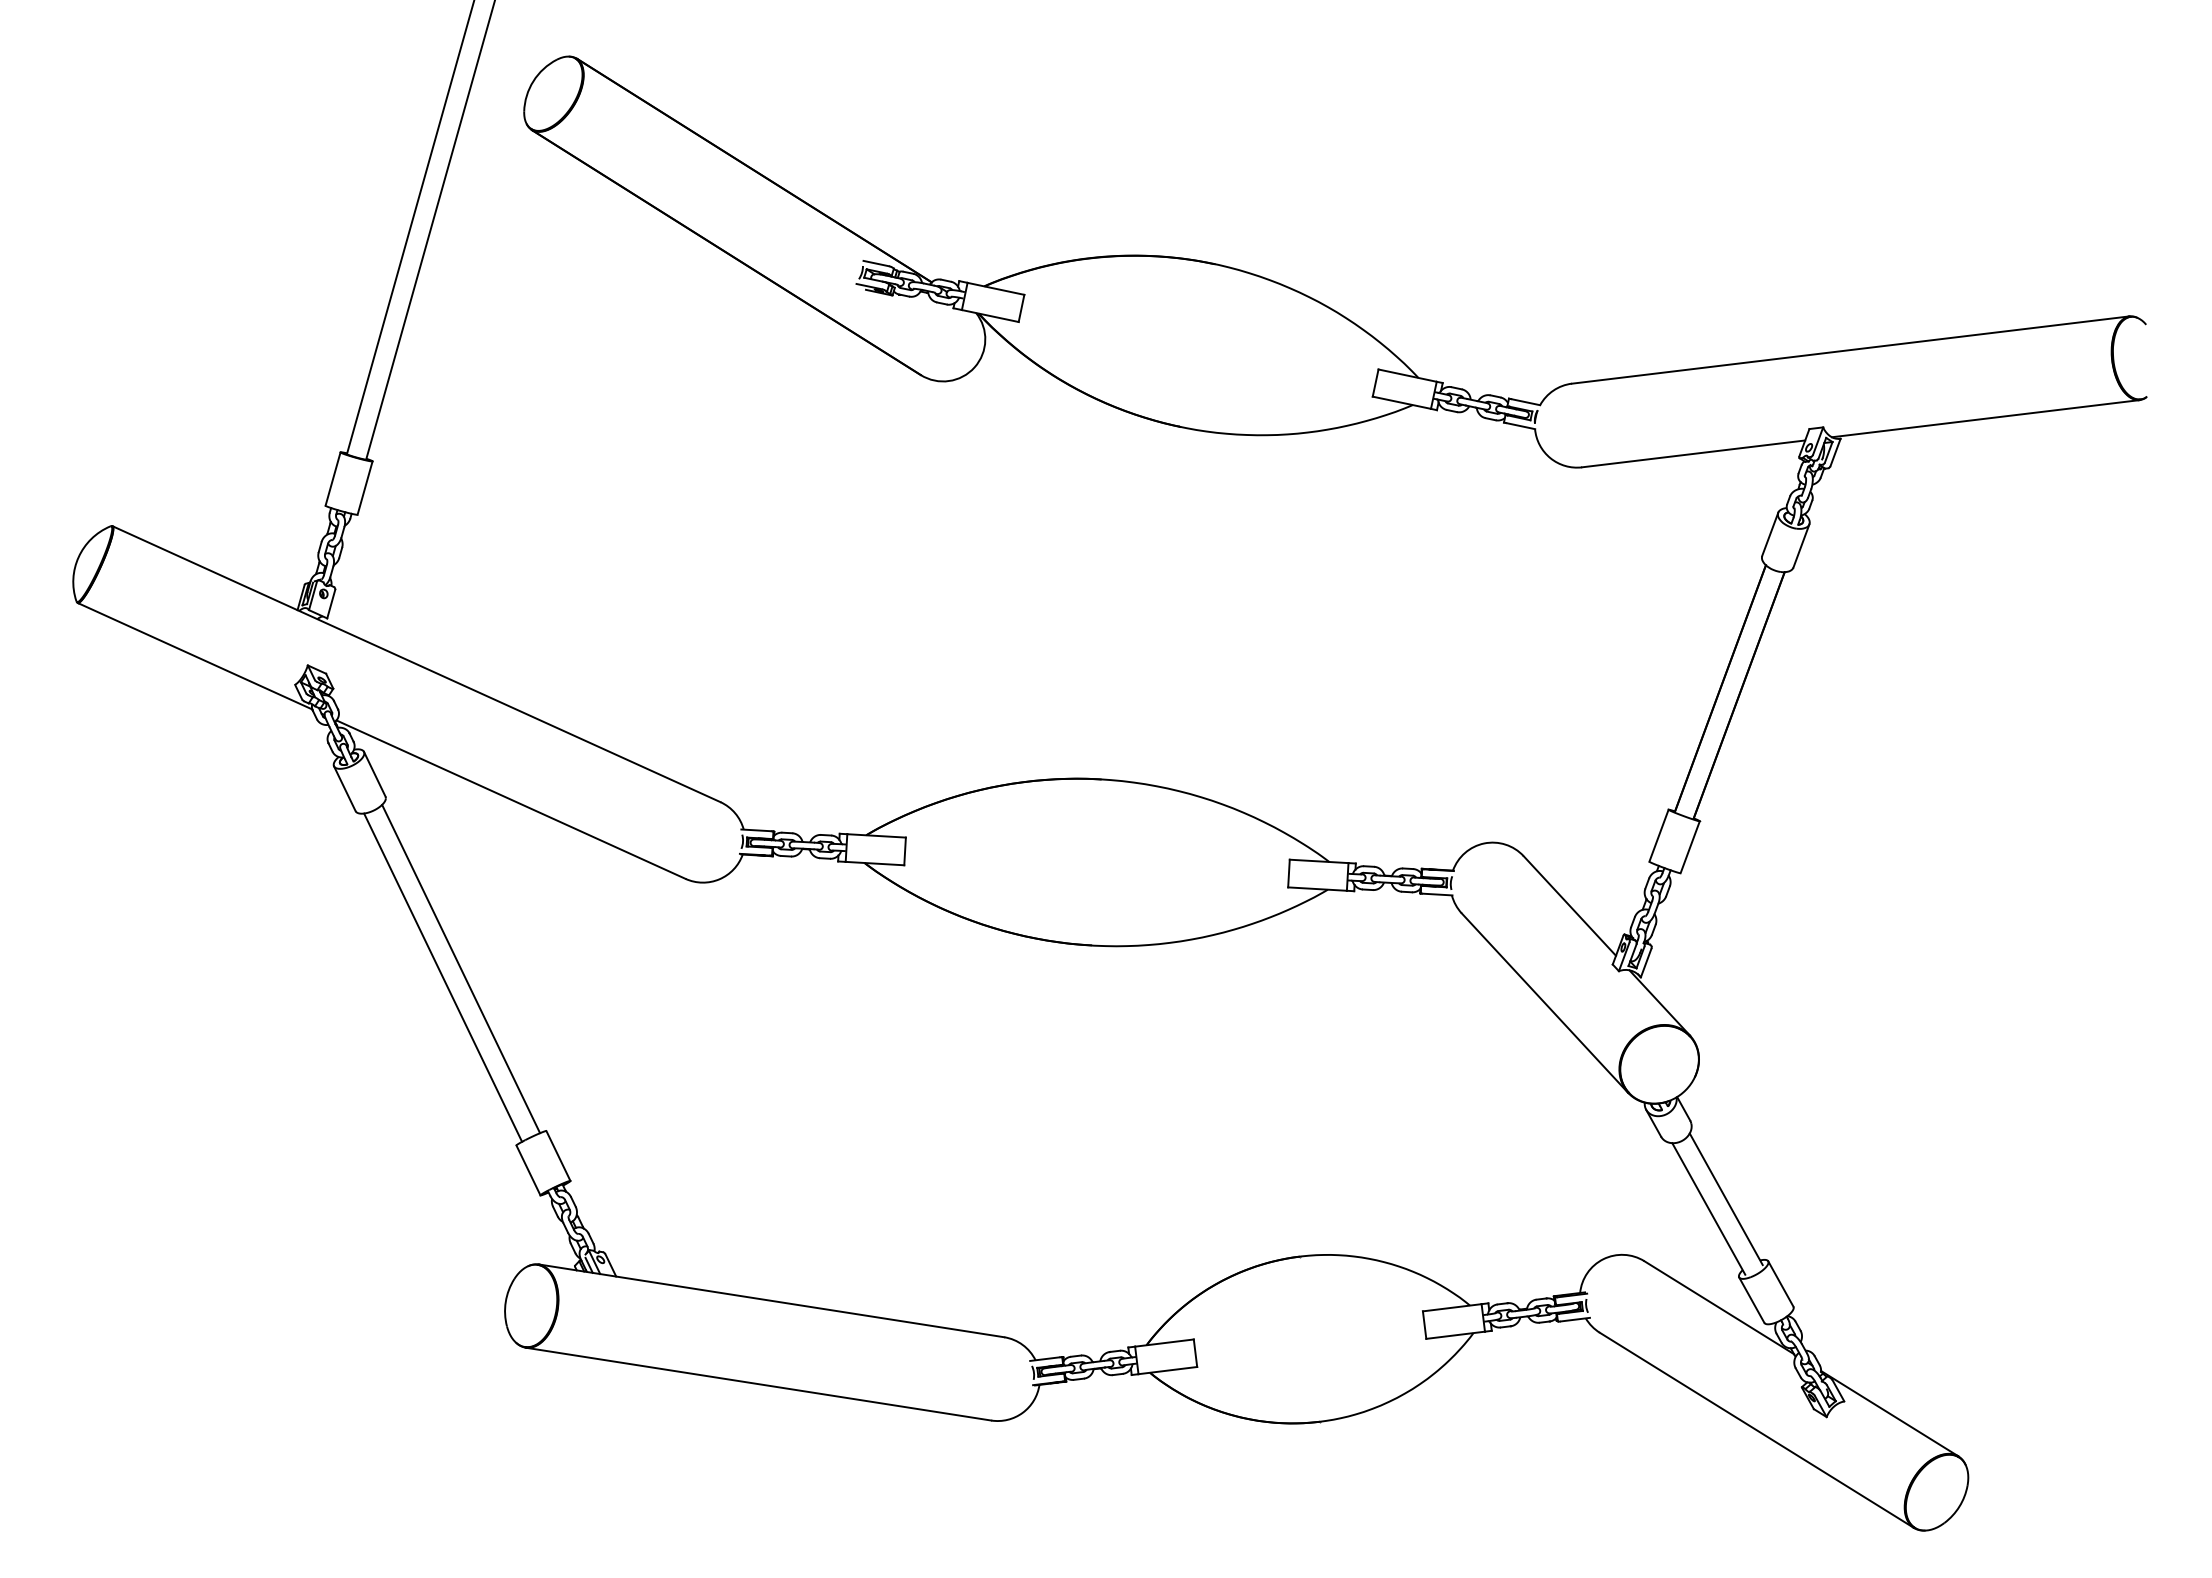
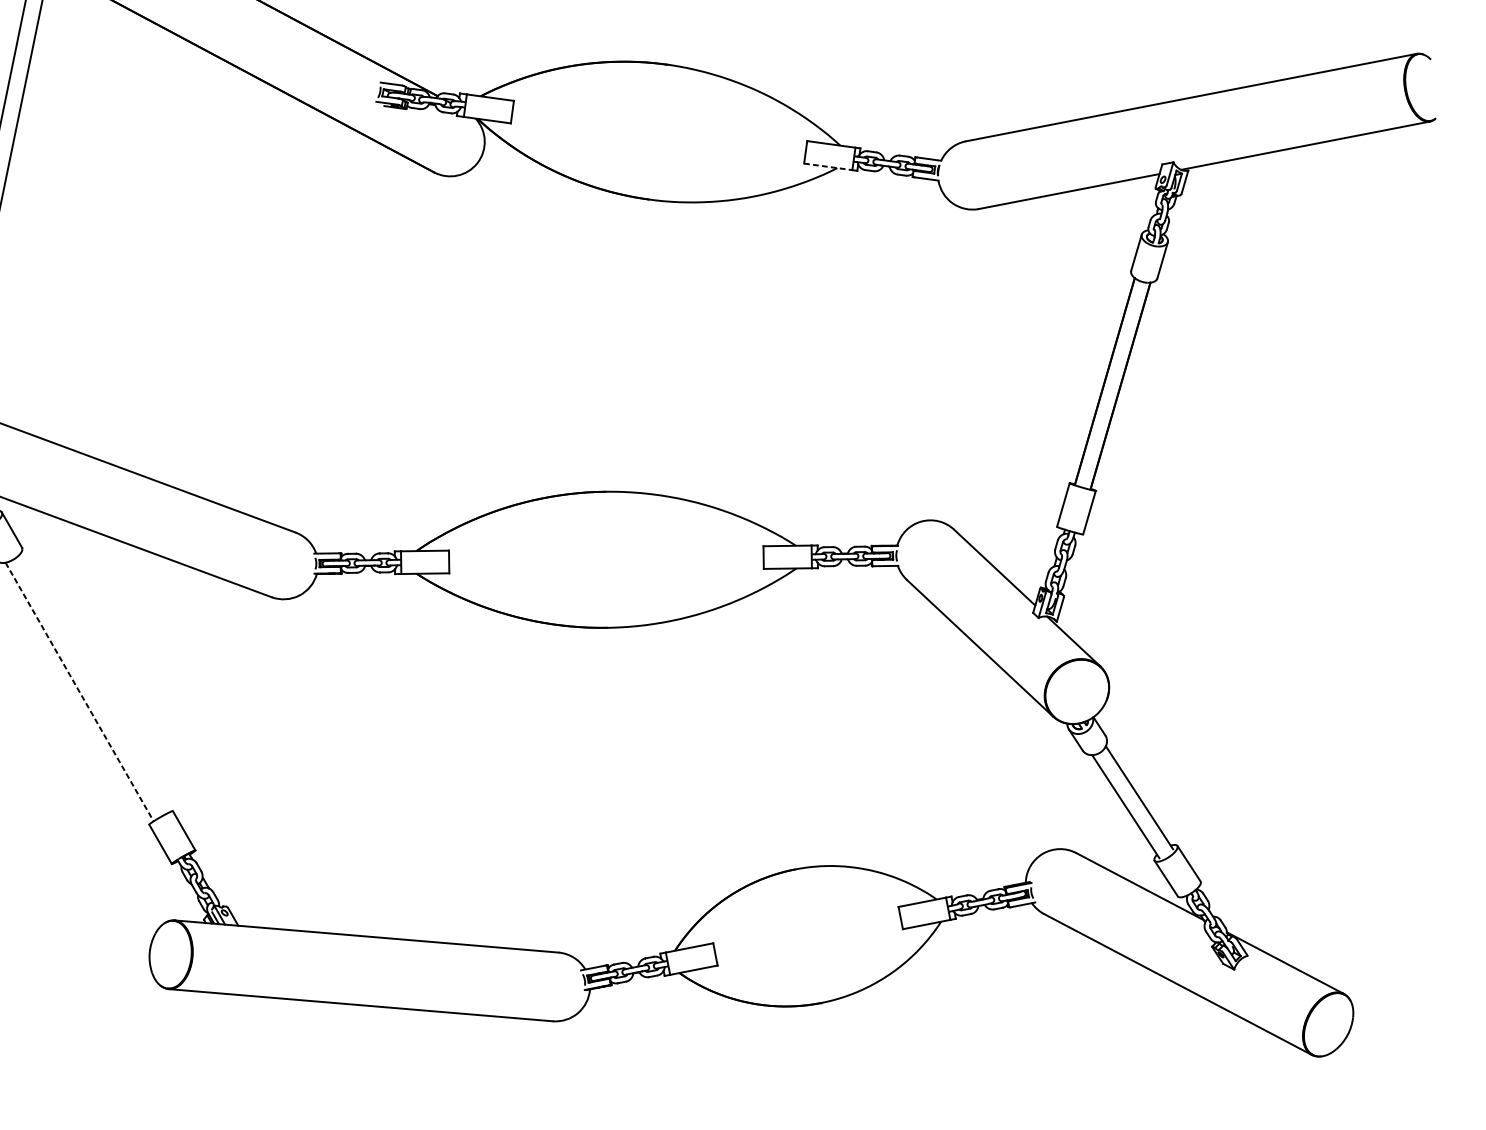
line: (1401, 402) -> (827, 166), solid -> dashed
line: (461, 968) -> (94, 683), removed
line: (443, 978) -> (79, 692), solid -> dashed

